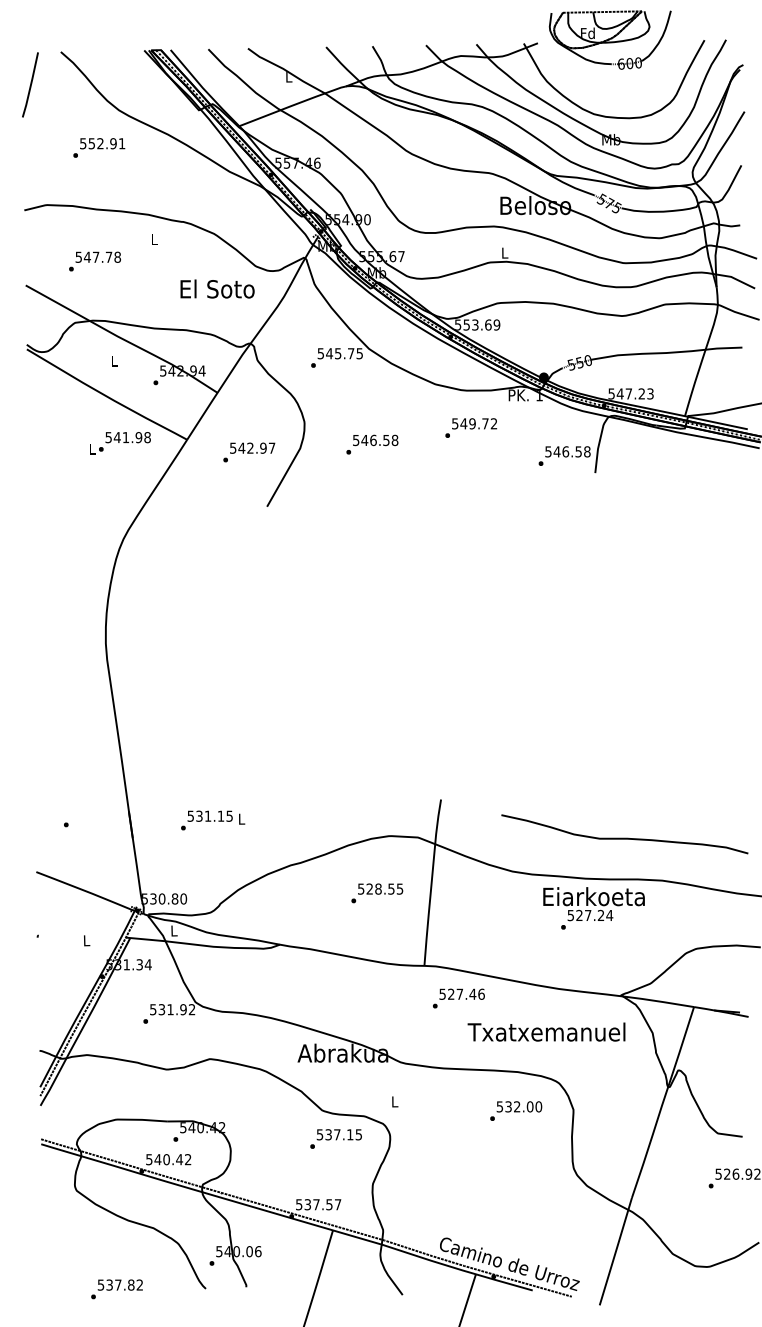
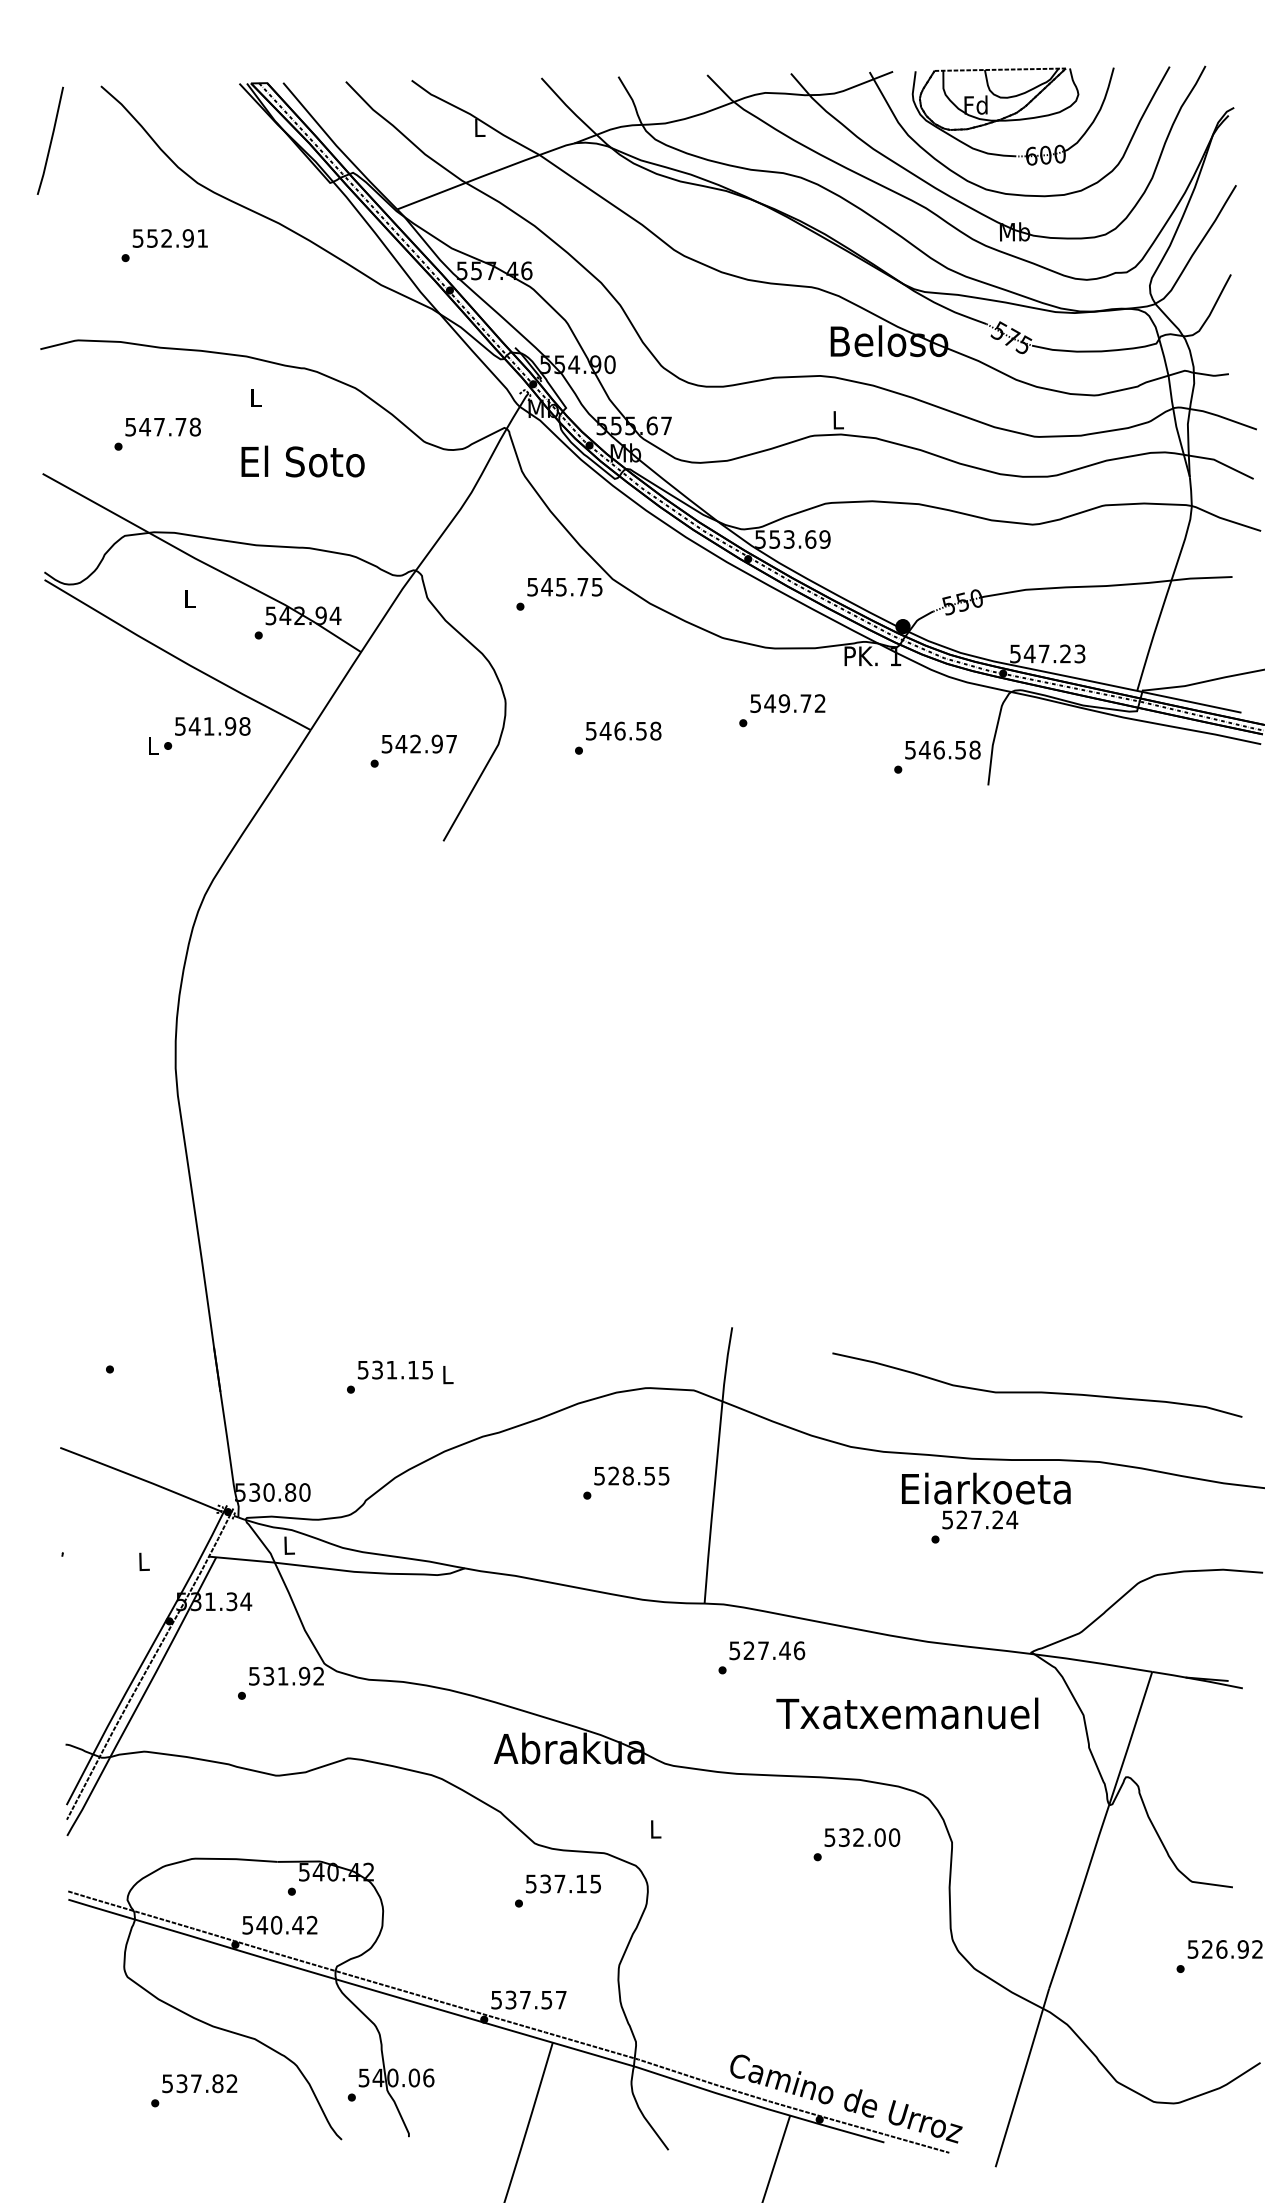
part: (609, 39) -> (1011, 115), moved
text: (217, 288) -> (302, 460), moved
text: (213, 820) -> (400, 1377), moved
text: (116, 1289) -> (193, 2091), moved

